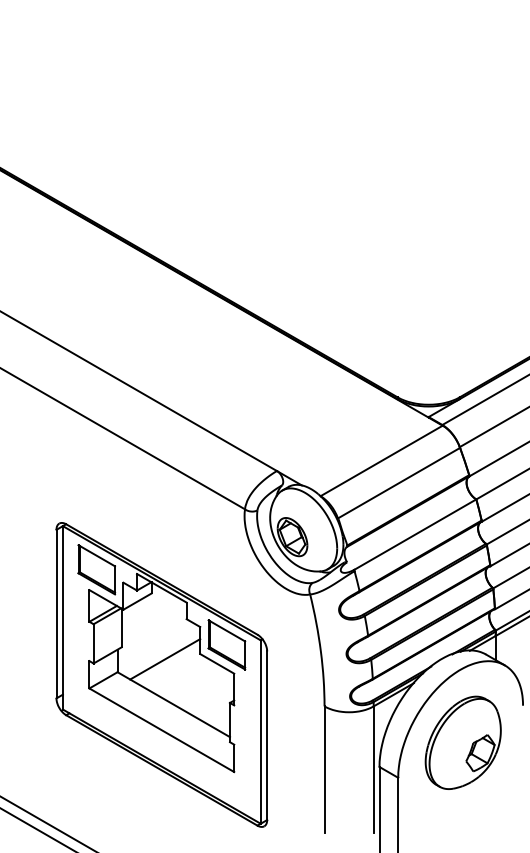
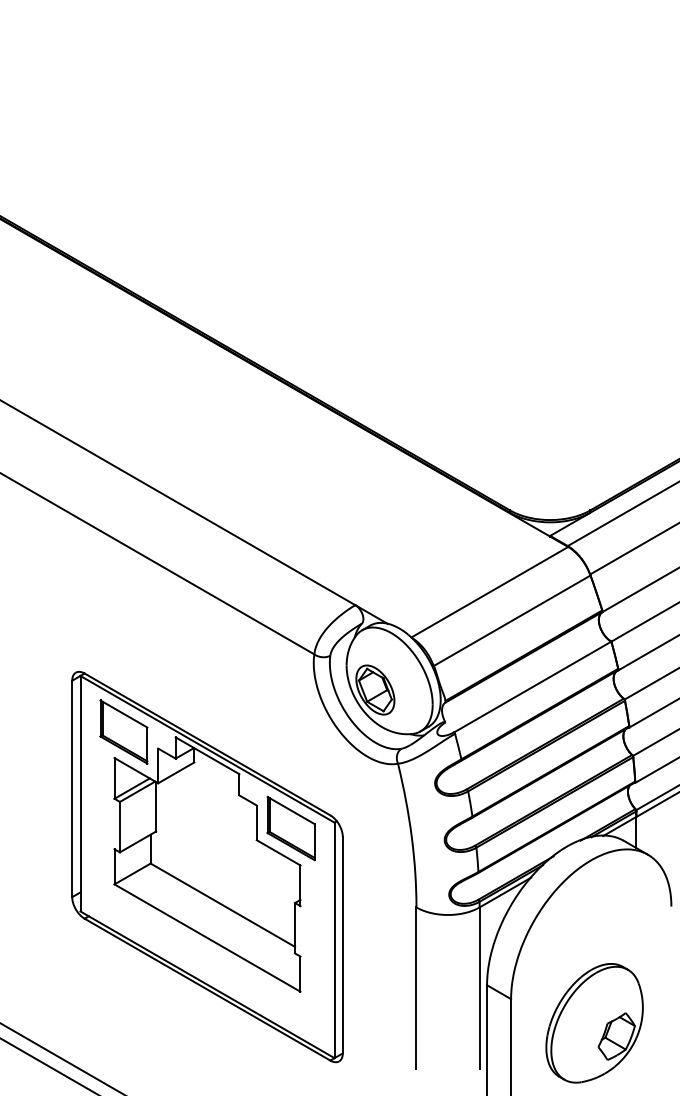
line: (164, 658) -> (211, 846), removed
part: (463, 743) -> (594, 1023), moved

